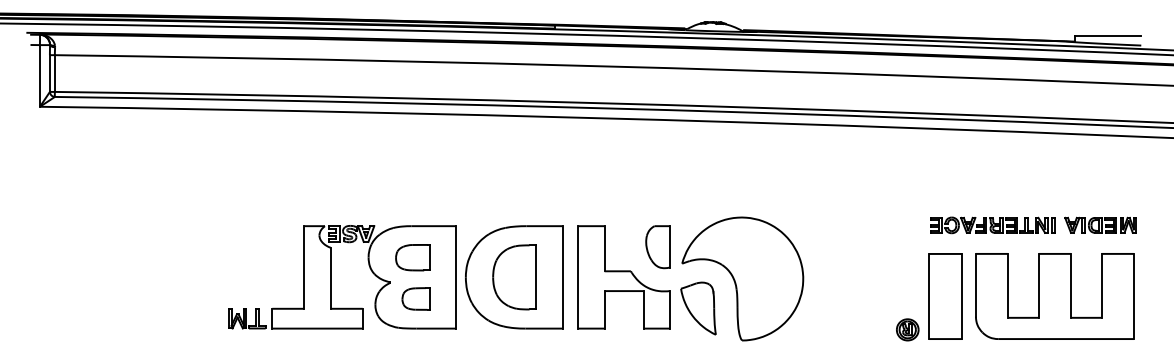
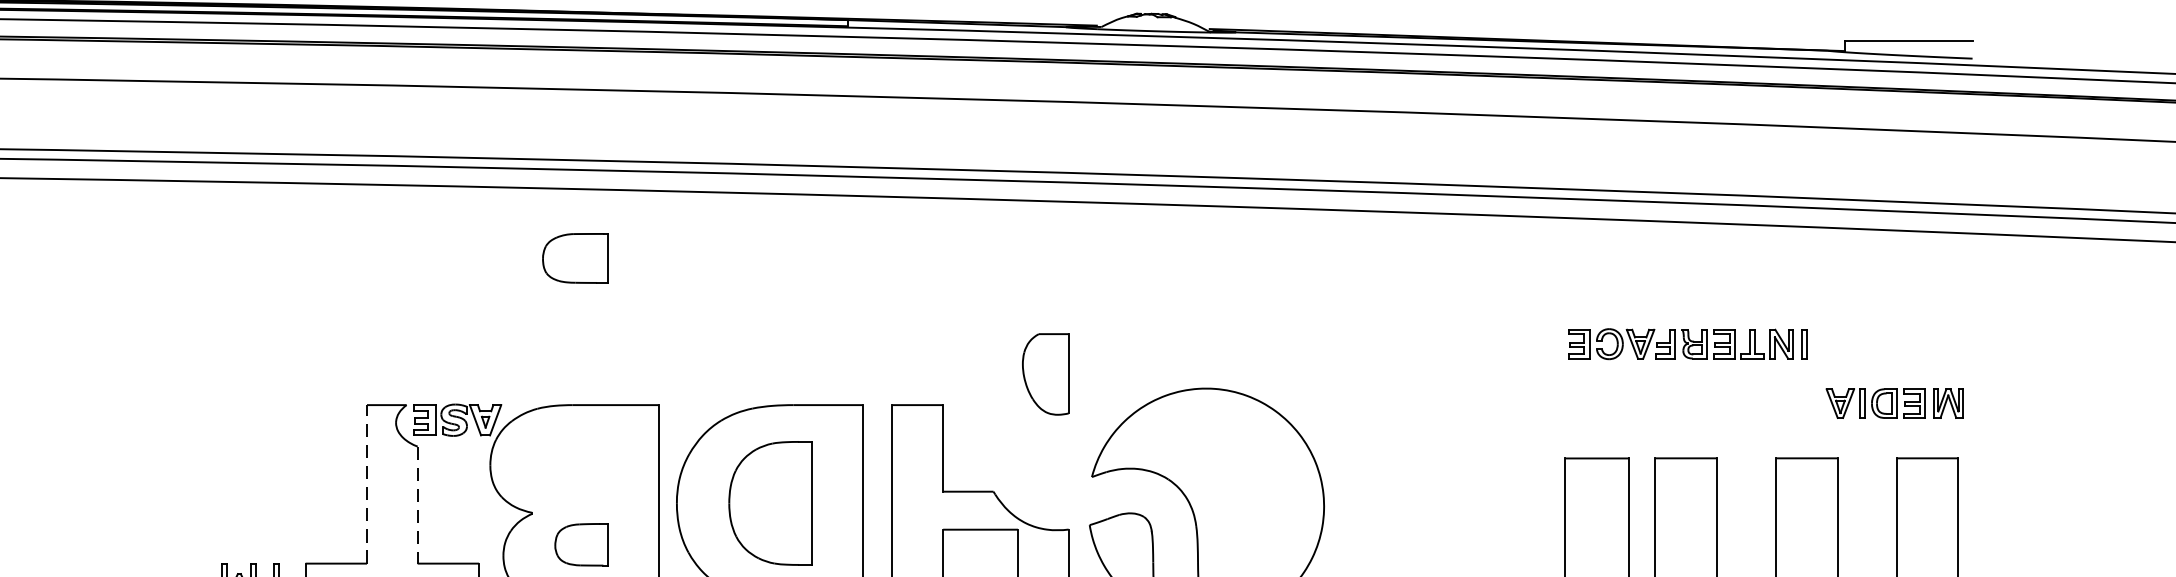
part: (992, 225) -> (1687, 344), moved
part: (657, 247) -> (1044, 375), moved
part: (412, 257) -> (574, 258), moved
line: (304, 266) -> (367, 482), solid -> dashed
line: (330, 278) -> (417, 505), solid -> dashed

